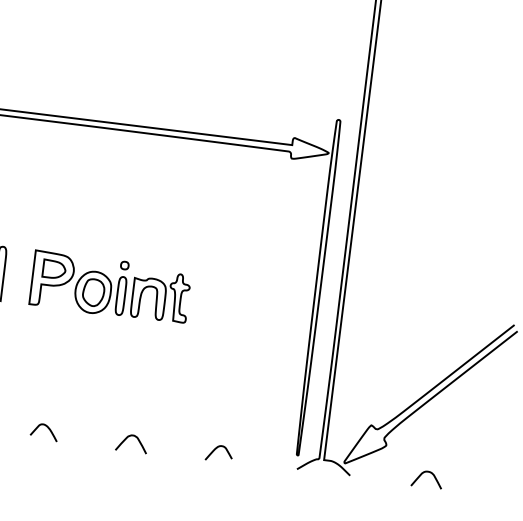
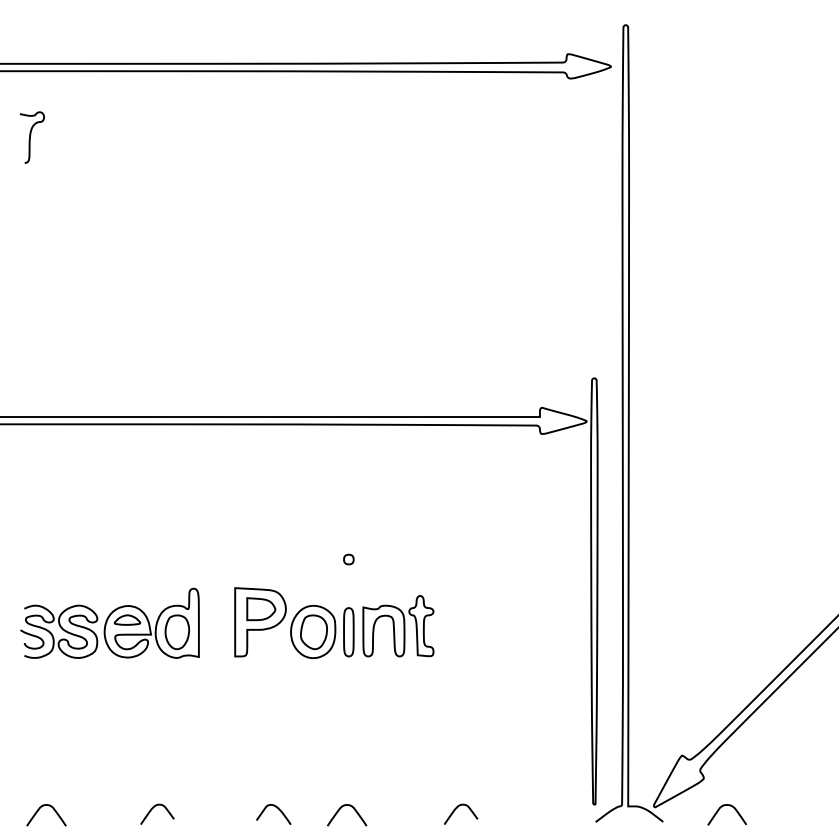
part: (124, 265) -> (348, 559), moved
curve: (137, 439) -> (353, 809), moved
curve: (217, 448) -> (457, 808), moved
curve: (424, 473) -> (722, 807), moved

